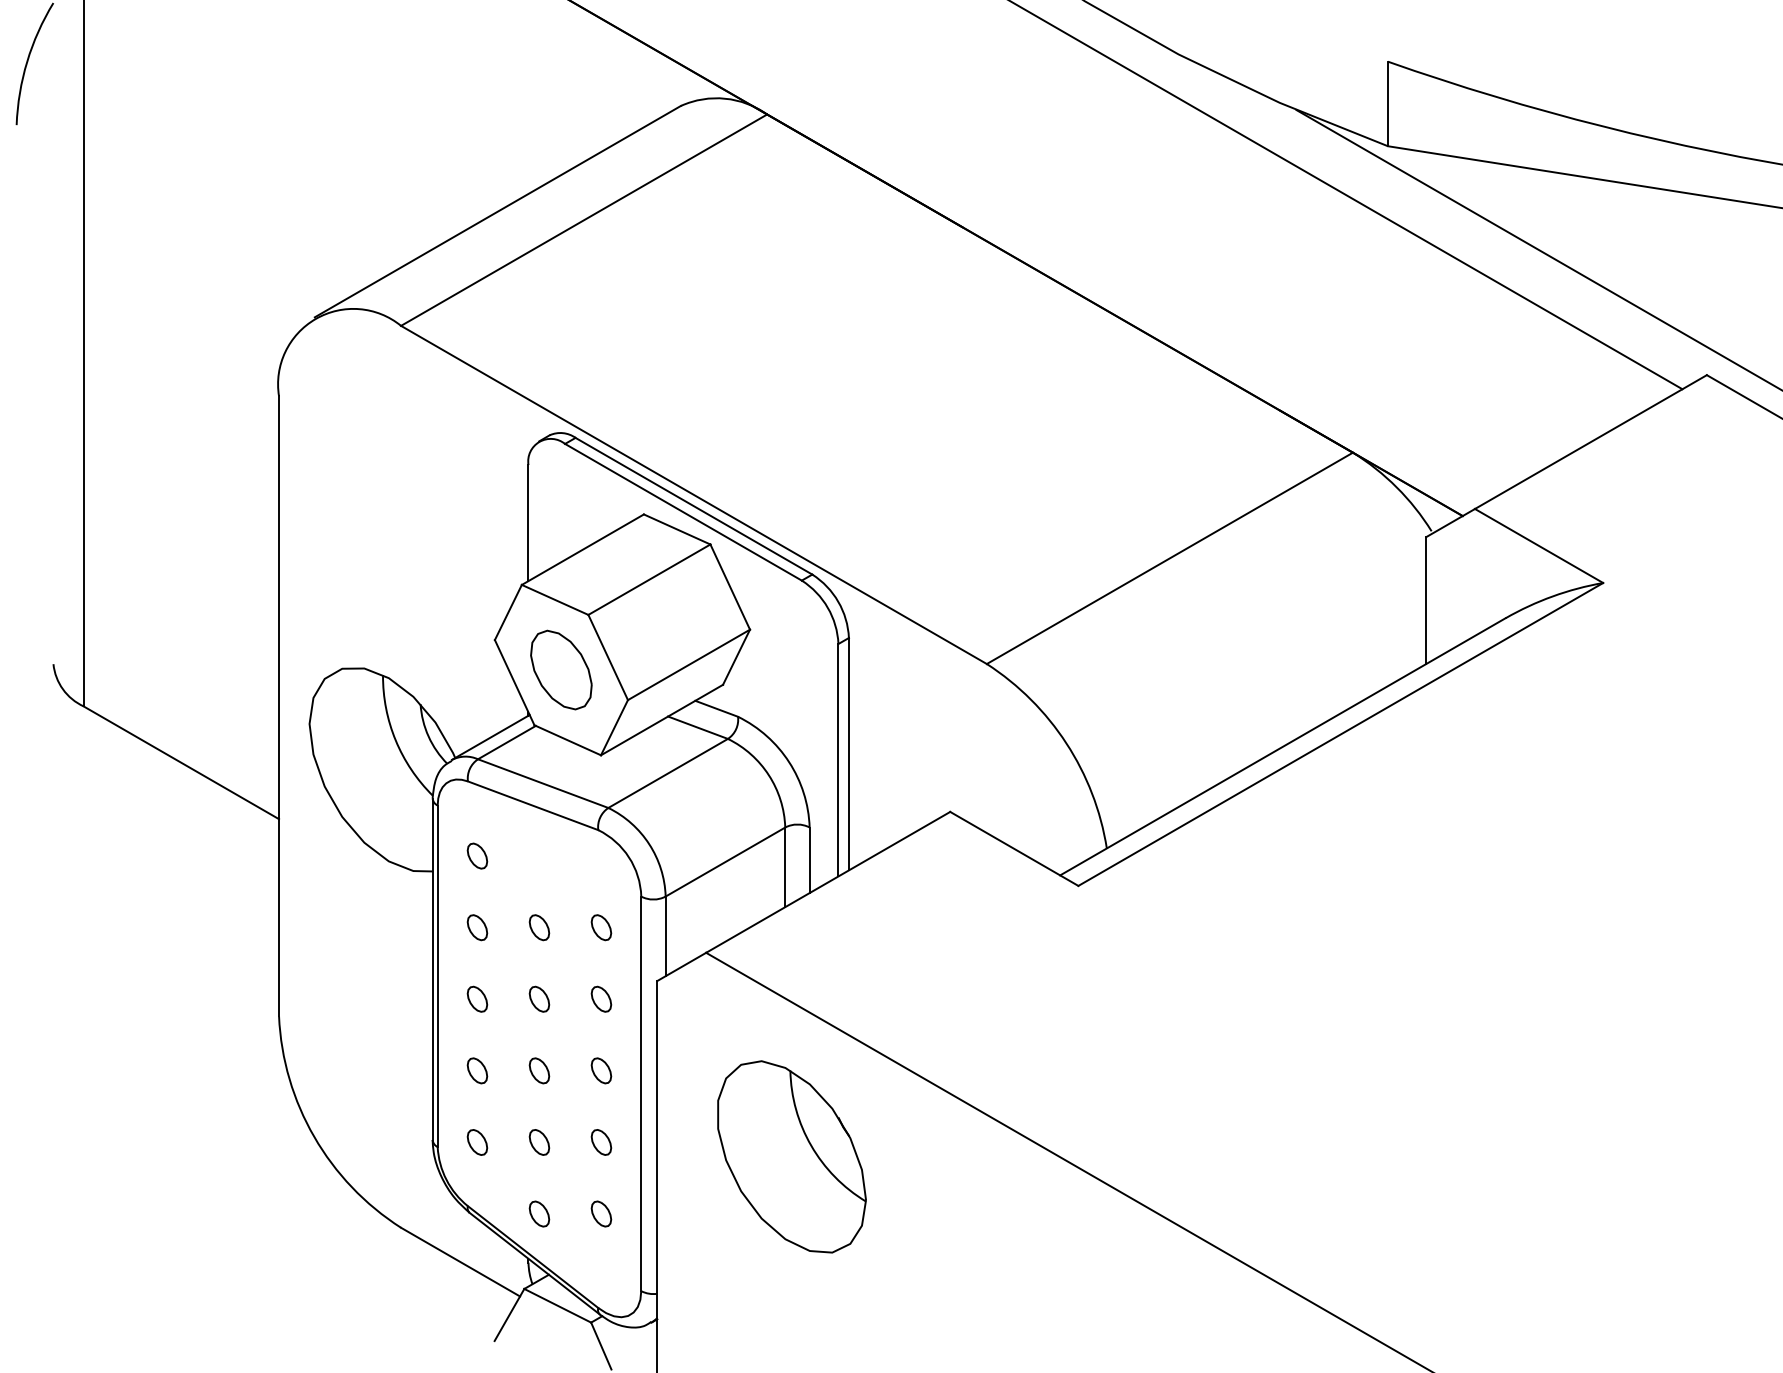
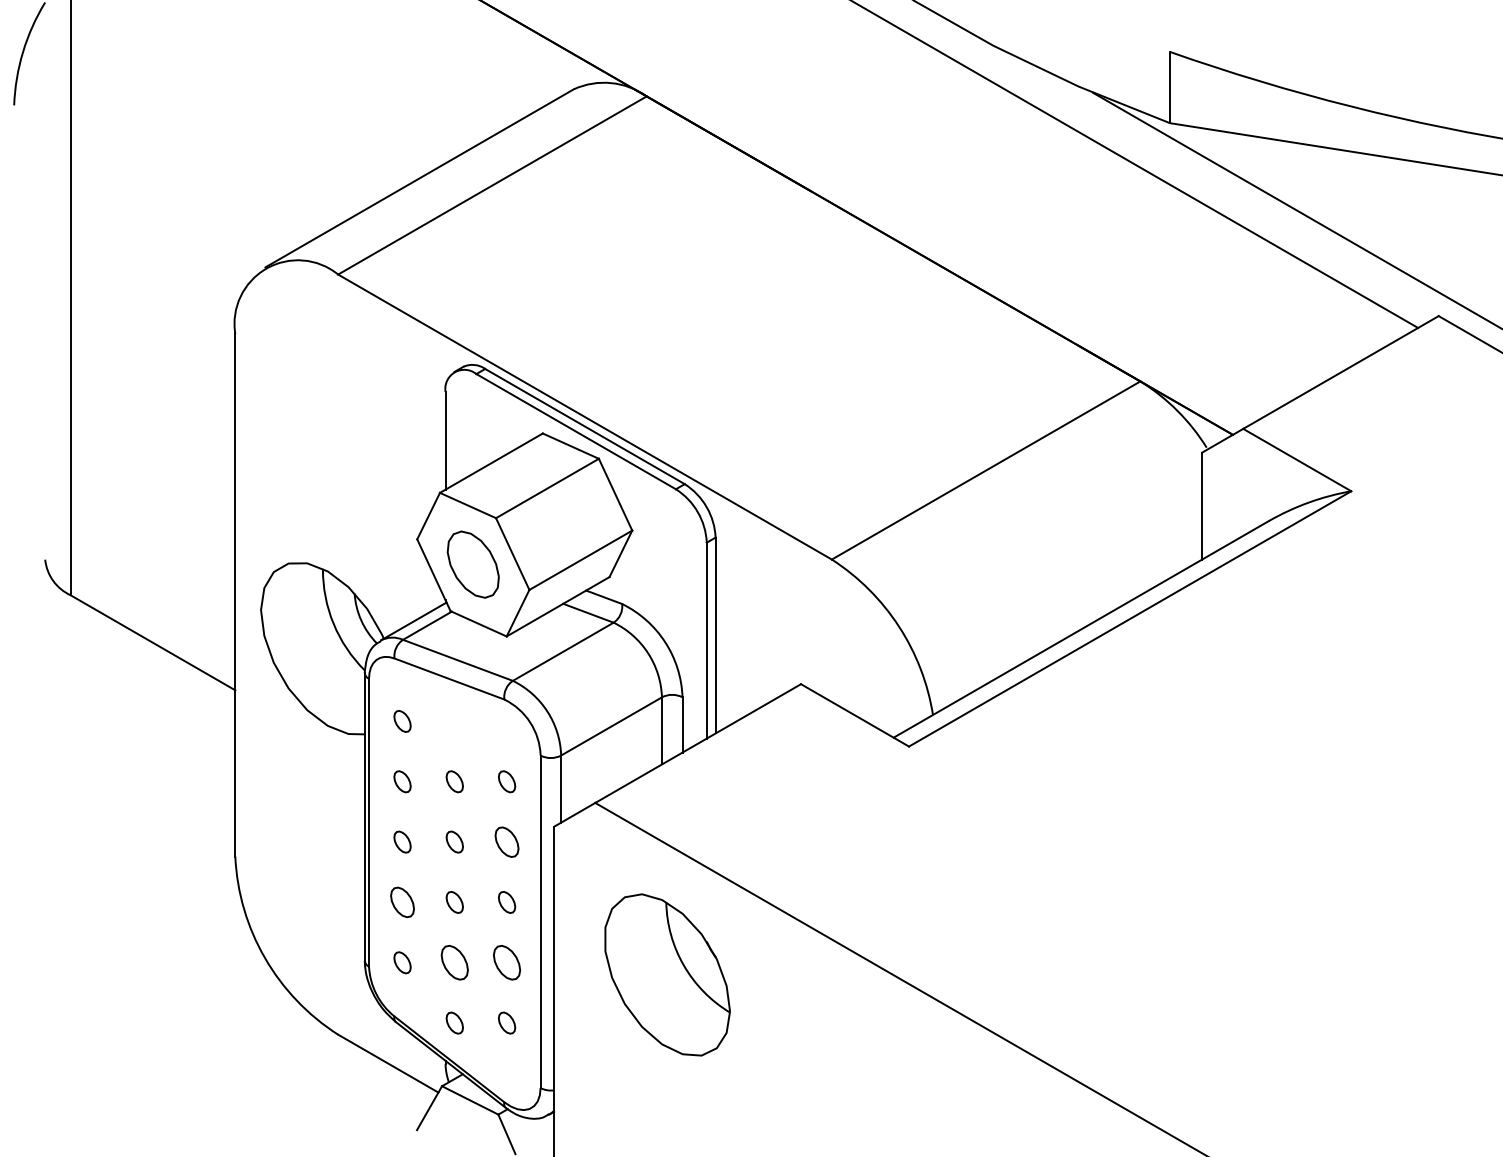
part: (601, 998) -> (507, 841), size x1.4
part: (477, 1070) -> (402, 902), size x1.4
part: (539, 1142) -> (454, 962), size x1.6
part: (601, 1142) -> (507, 962), size x1.6

